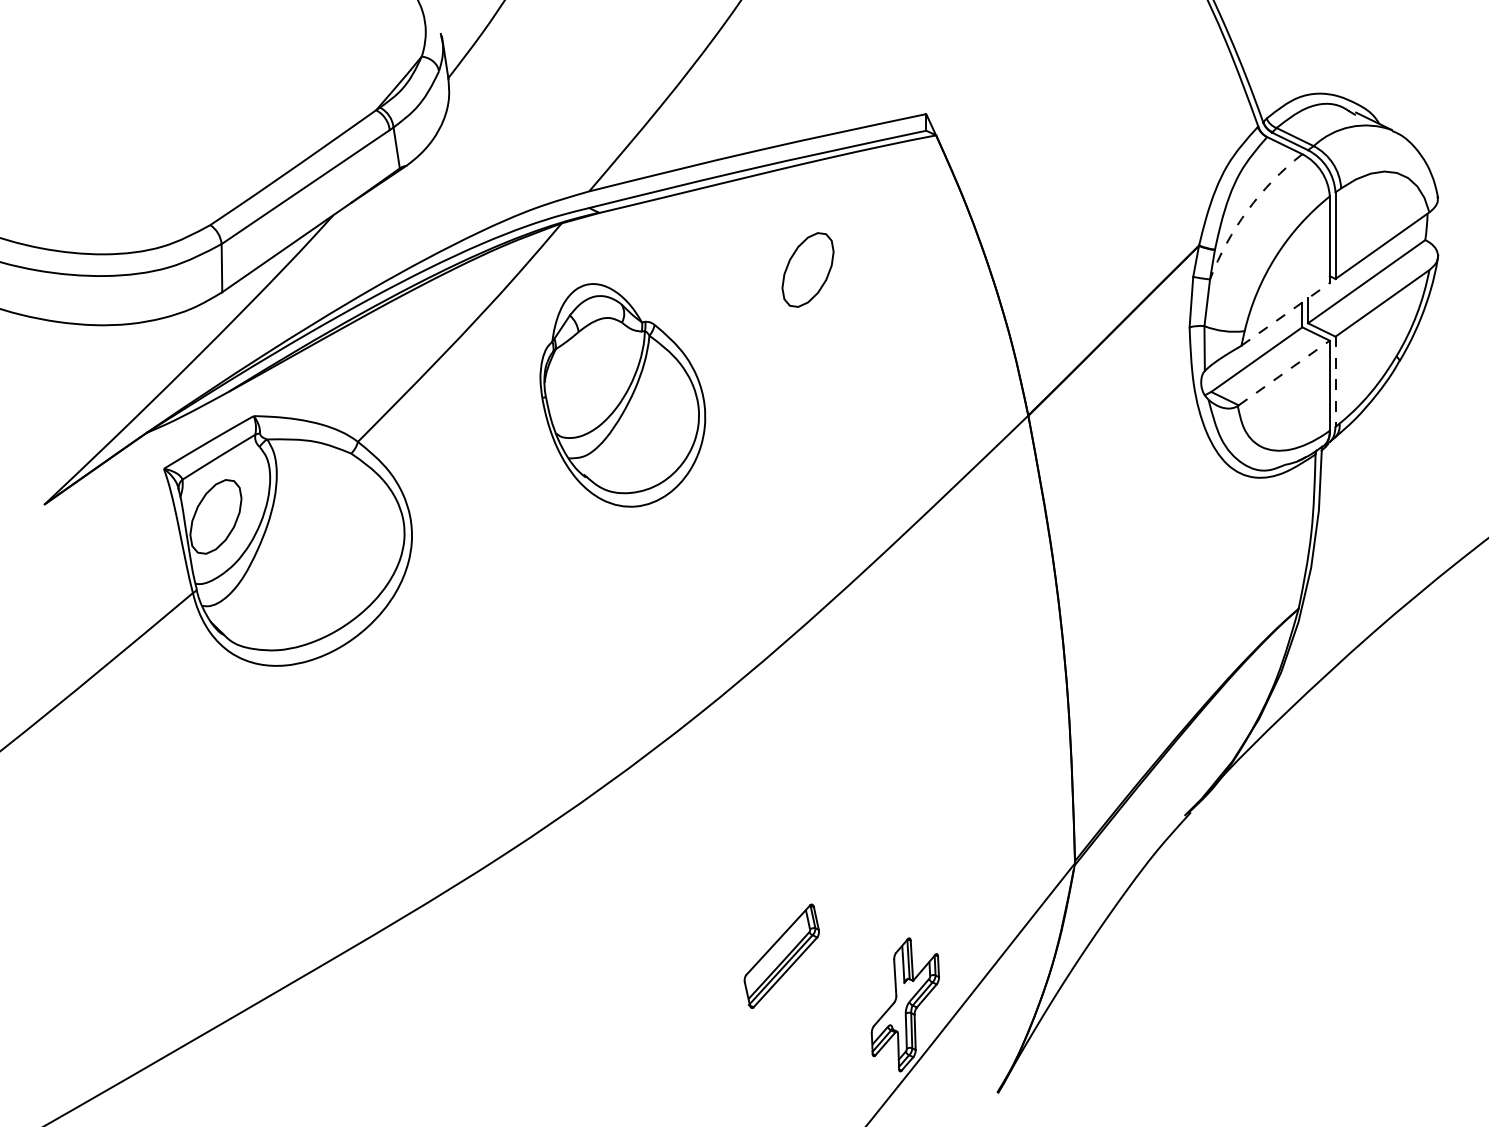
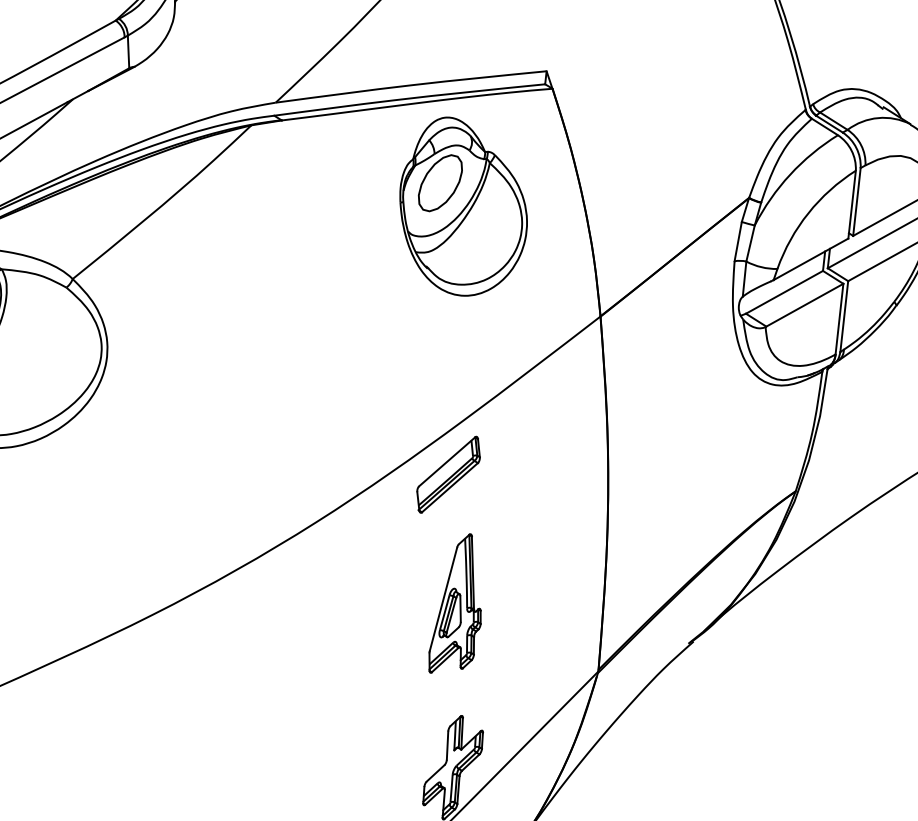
arc: (1247, 210) -> (790, 174), dashed -> solid
line: (1286, 314) -> (811, 259), dashed -> solid
line: (1284, 373) -> (805, 305), dashed -> solid
line: (1335, 382) -> (844, 317), dashed -> solid
part: (622, 395) -> (463, 207), moved
part: (889, 798) -> (458, 604), added
part: (781, 955) -> (448, 474), moved

